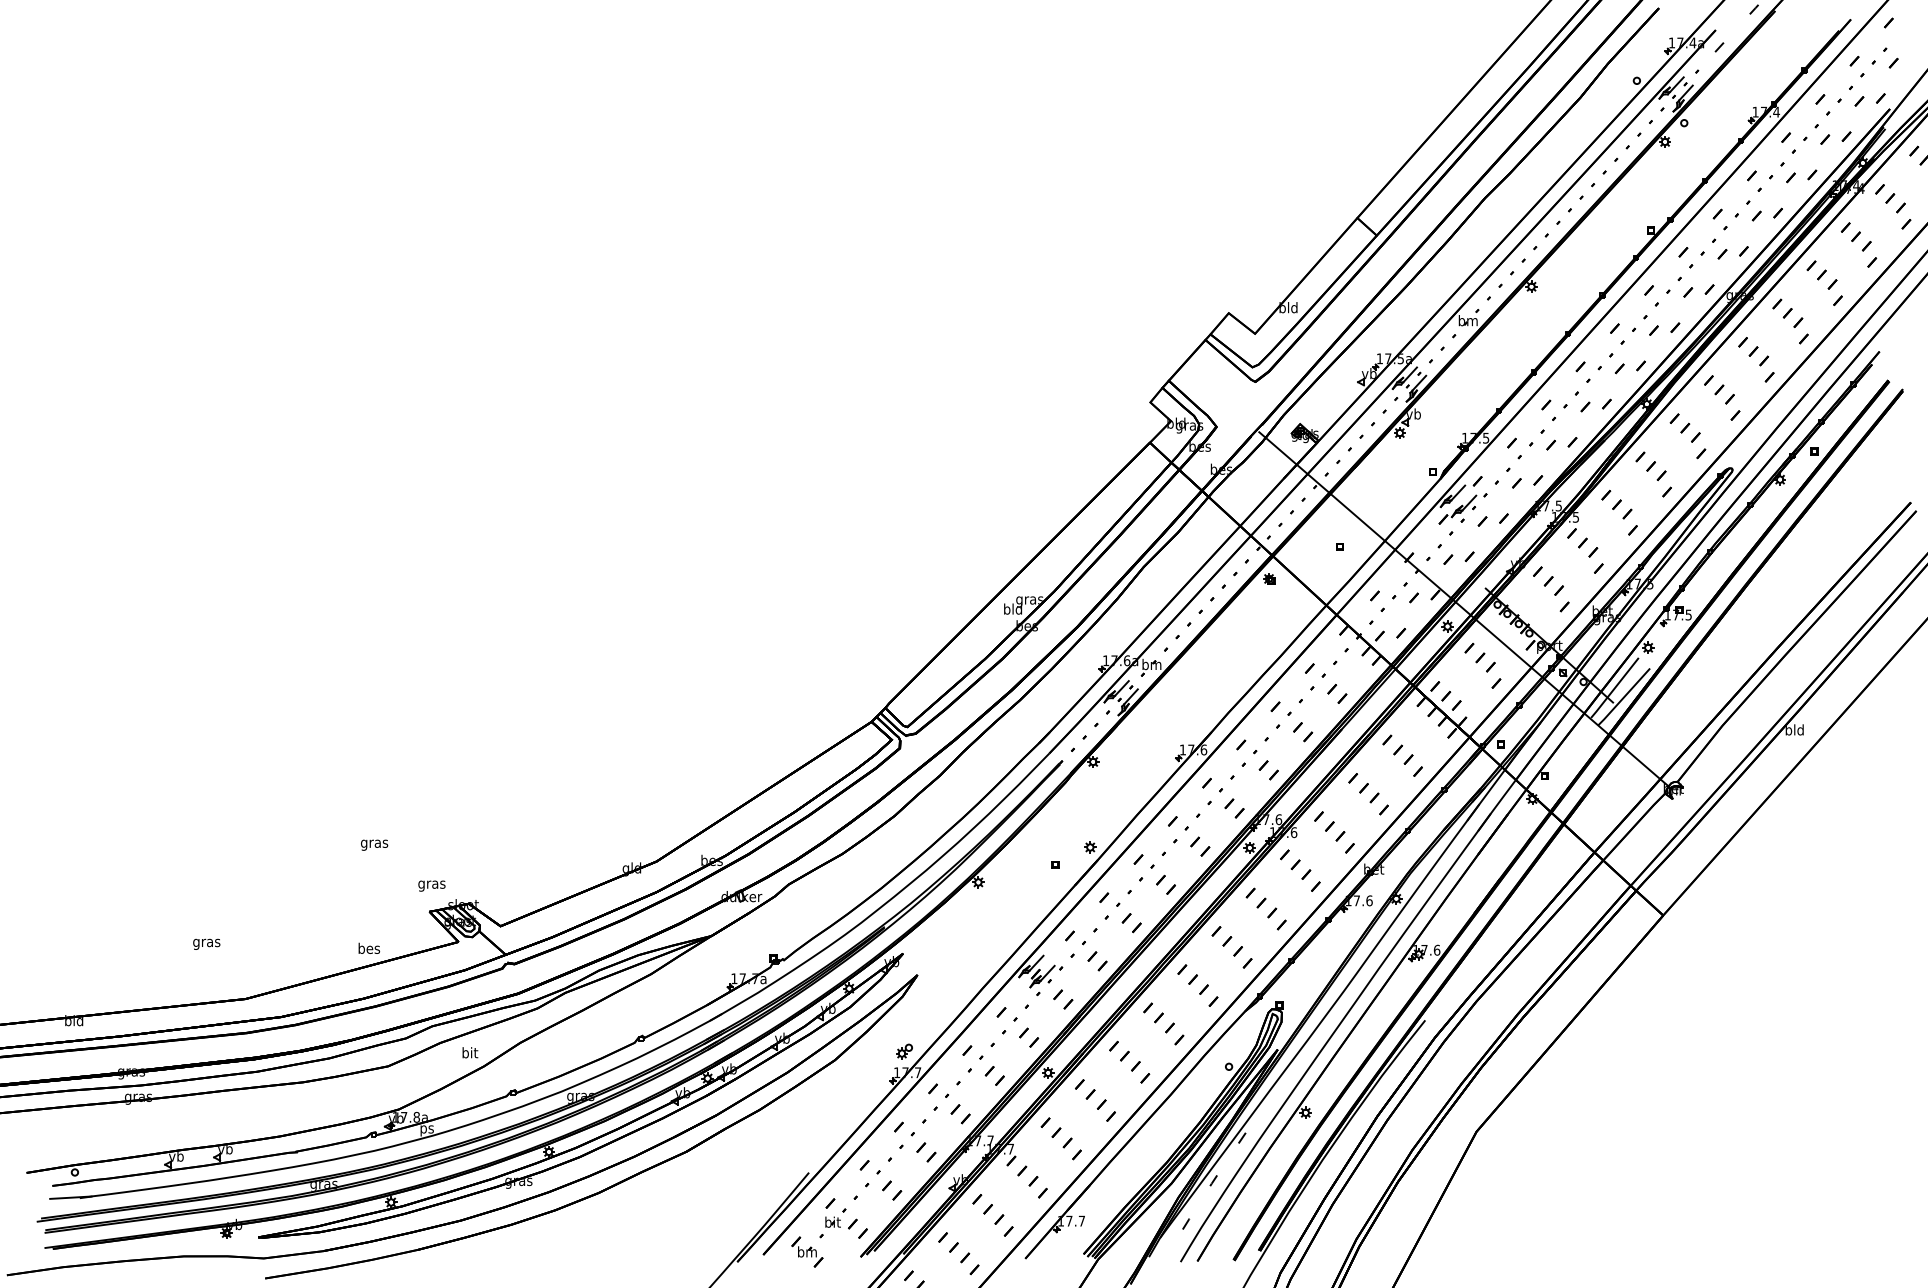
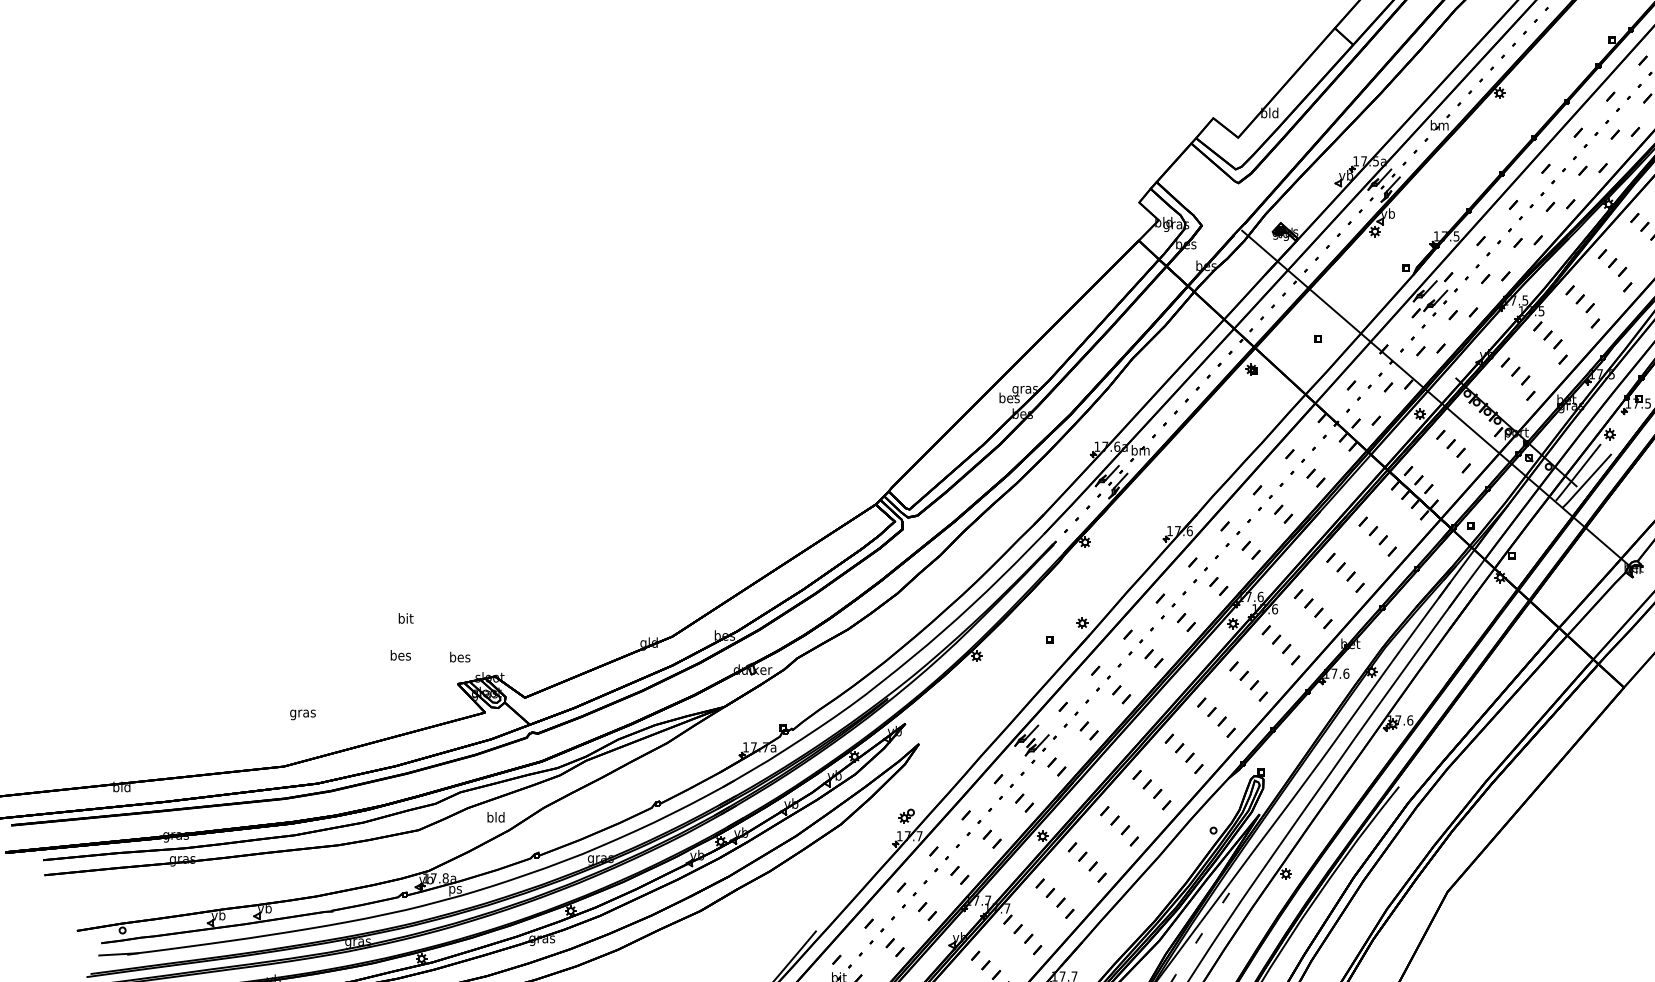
text: (1012, 608) -> (1008, 397), bld -> bes
text: (374, 843) -> (405, 619), gras -> bit
text: (431, 884) -> (459, 658), gras -> bes
text: (206, 943) -> (302, 714), moved
text: (369, 947) -> (401, 654), moved
text: (469, 1052) -> (495, 817), bit -> bld

